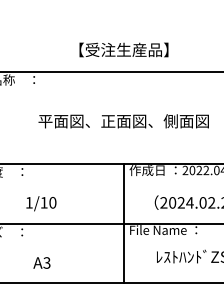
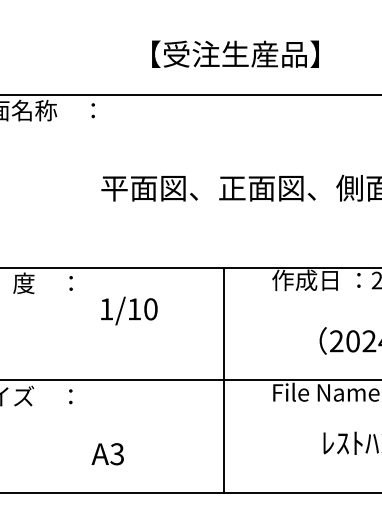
text: (123, 49) -> (234, 53), moved
text: (41, 203) -> (129, 310), moved
line: (124, 223) -> (225, 380), moved

